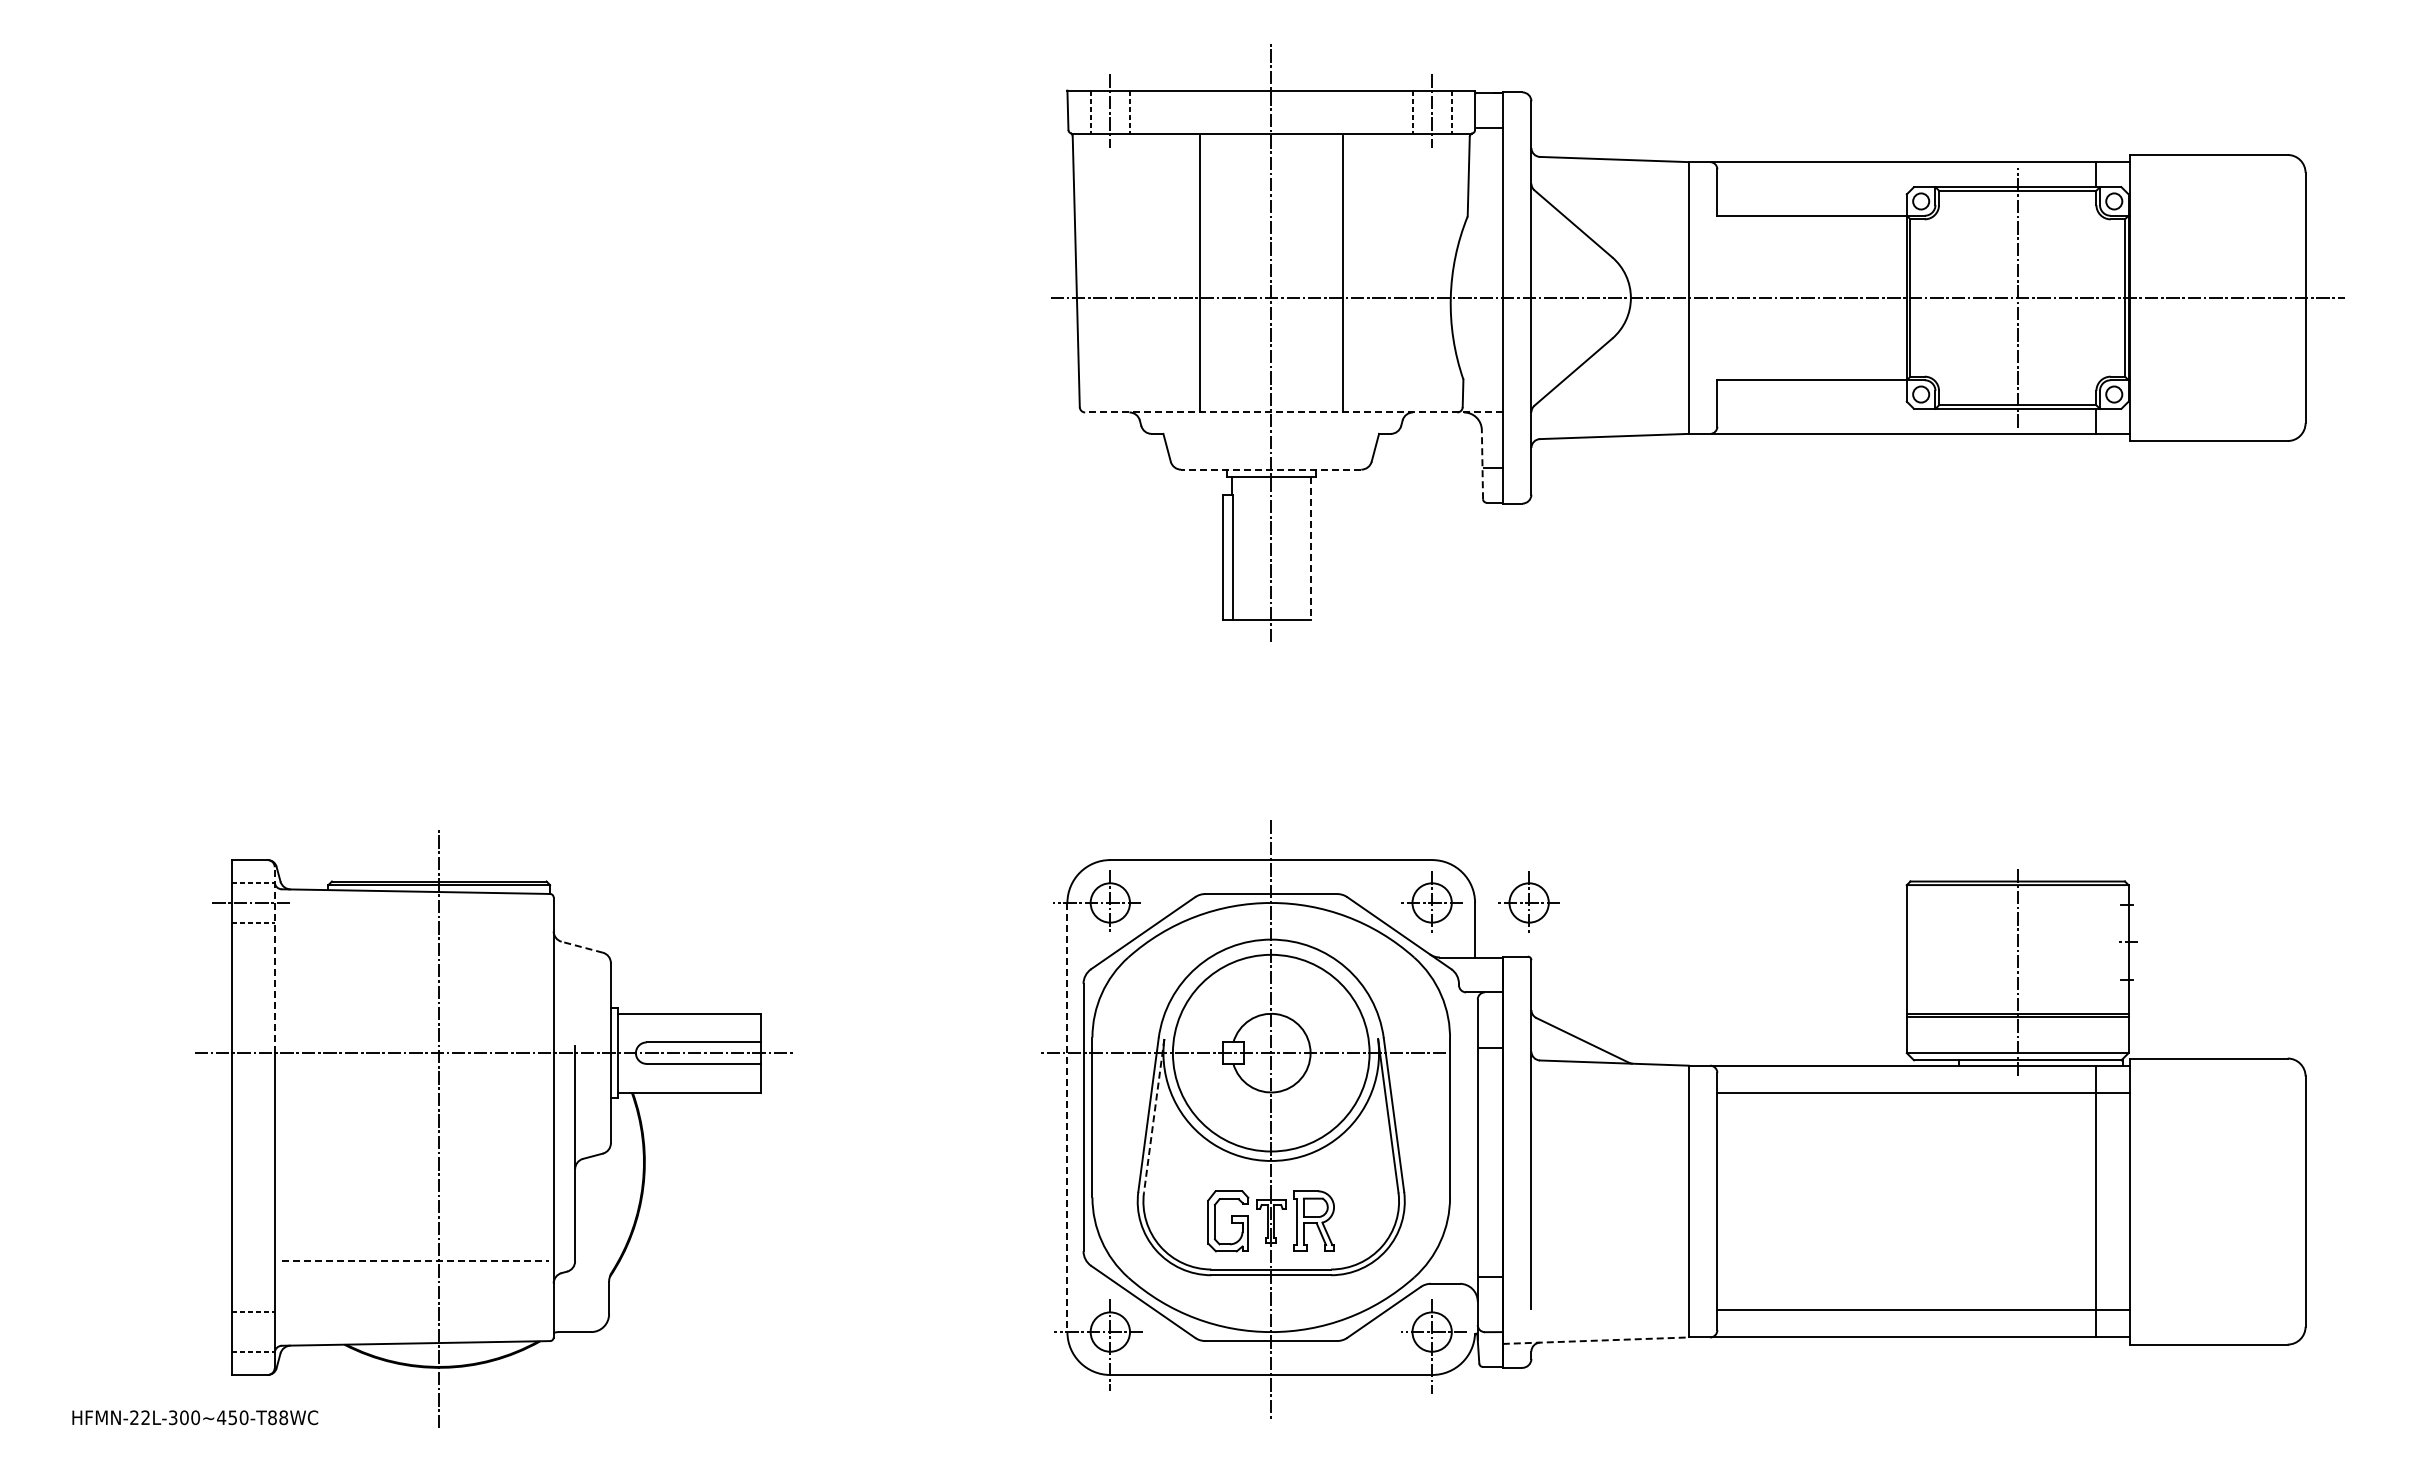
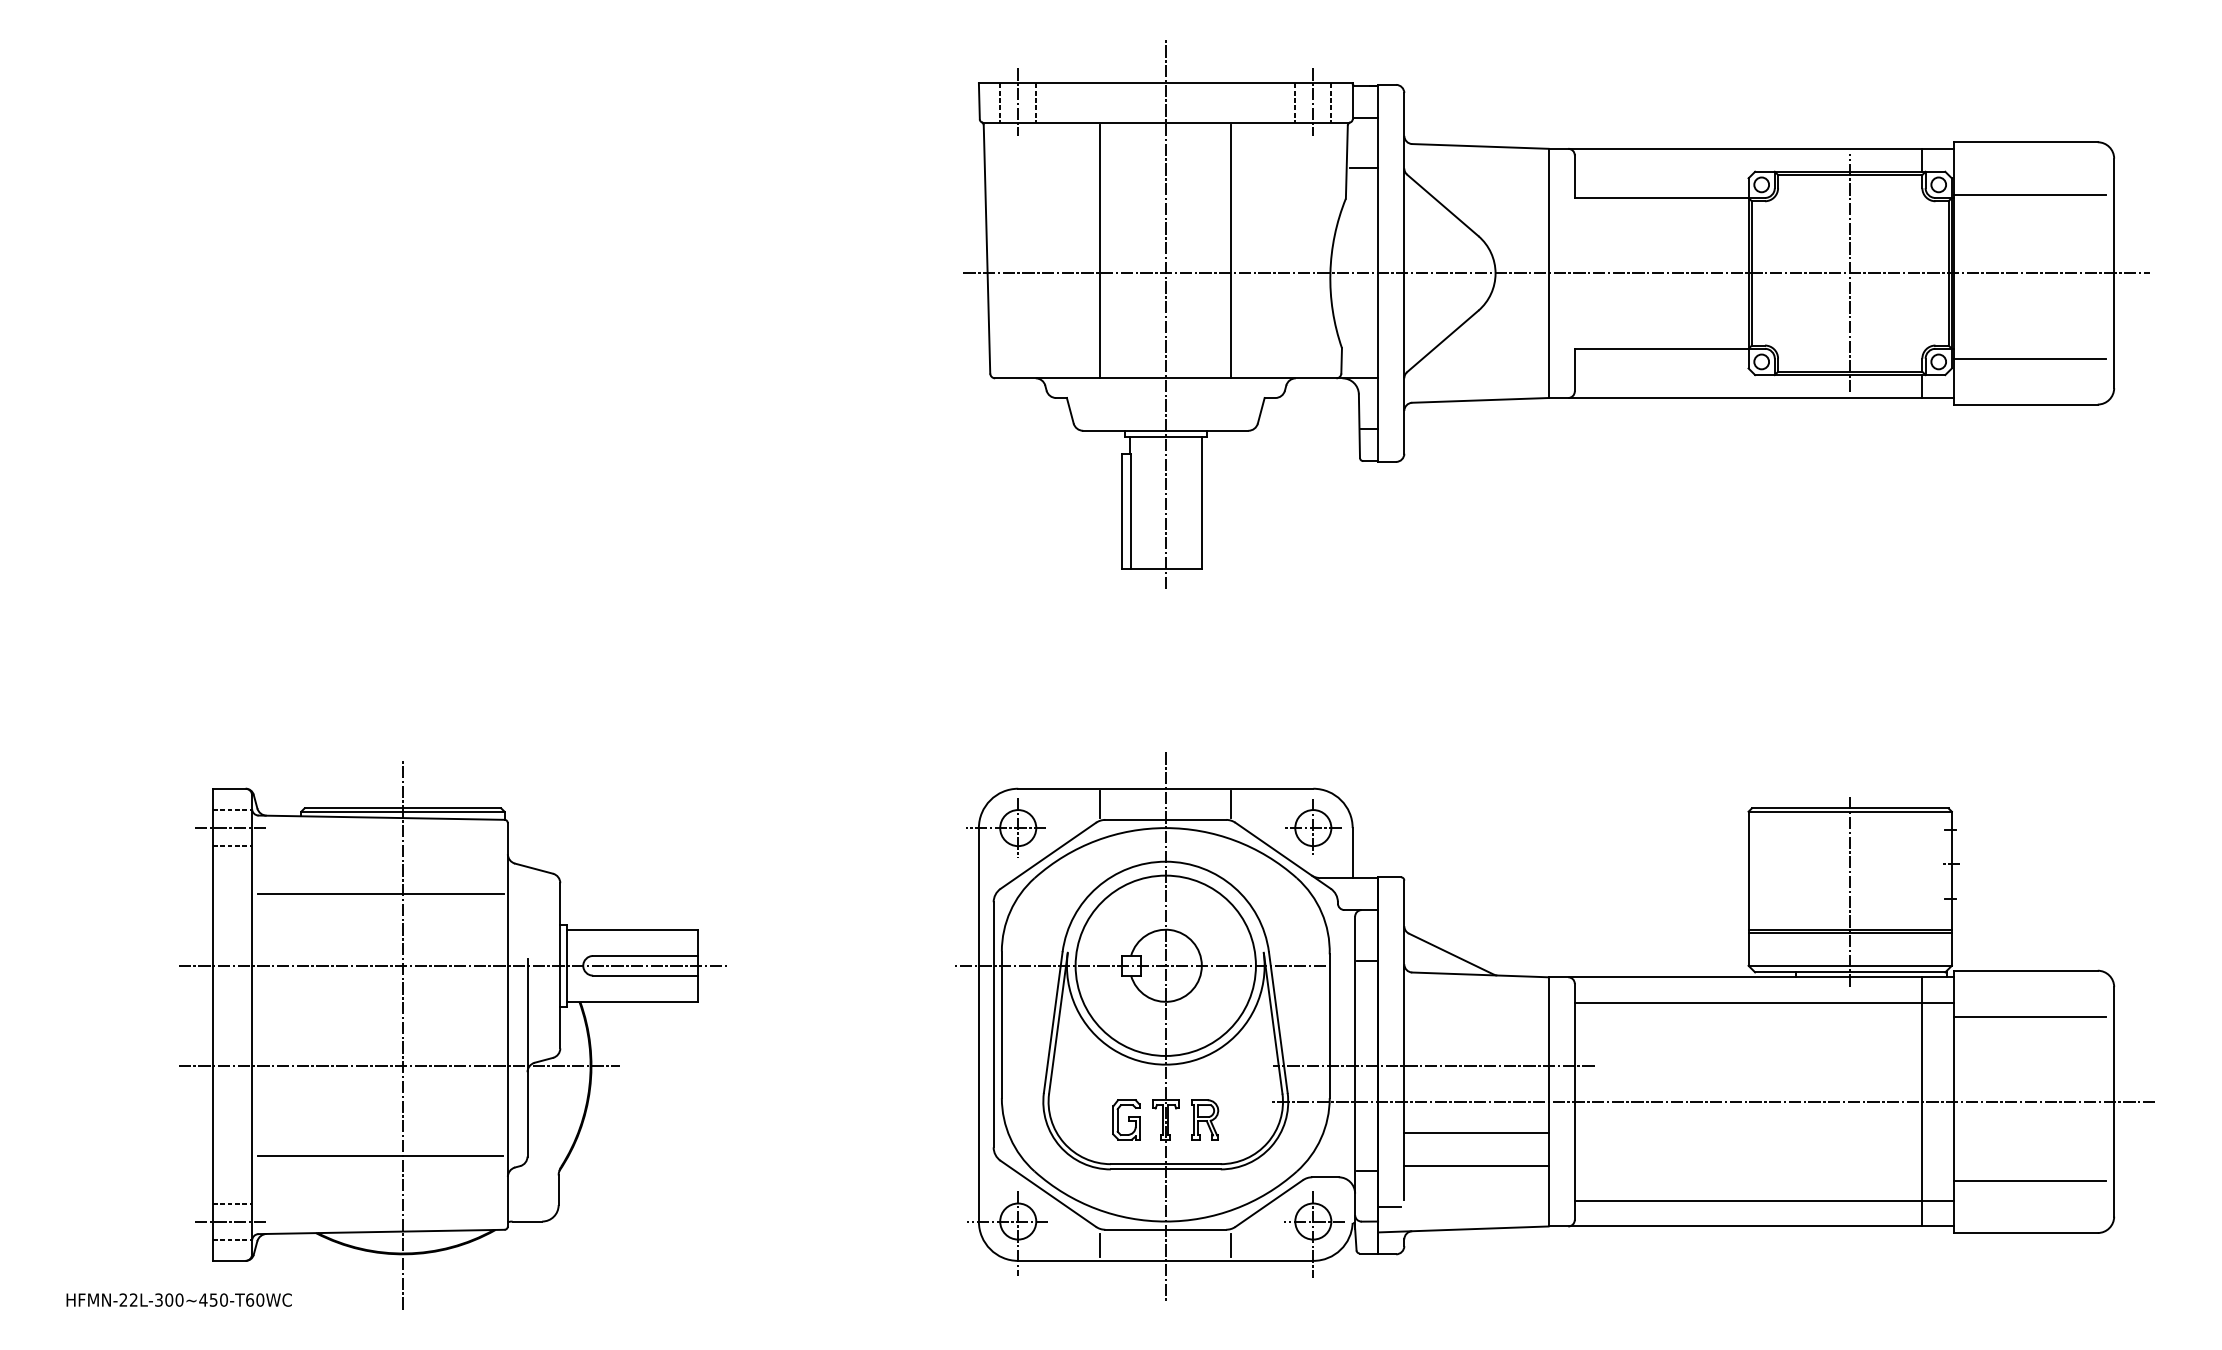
line: (1486, 183) -> (1363, 168), added
line: (2213, 212) -> (2029, 195), added
line: (2213, 390) -> (2029, 358), added
line: (1293, 412) -> (1186, 378), dashed -> solid
line: (1482, 464) -> (1359, 426), dashed -> solid
line: (1270, 469) -> (1165, 430), dashed -> solid
line: (1310, 548) -> (1201, 503), dashed -> solid
line: (1199, 877) -> (1099, 804), added
line: (1342, 877) -> (1231, 804), added
part: (1528, 901) -> (1401, 826), removed
line: (581, 947) -> (533, 868), dashed -> solid
line: (274, 960) -> (251, 880), dashed -> solid
line: (415, 974) -> (381, 893), added
line: (2213, 1108) -> (2029, 1016), added
line: (1154, 1116) -> (1058, 1023), dashed -> solid
line: (1067, 1117) -> (978, 1024), dashed -> solid
line: (435, 1162) -> (399, 1066), added
line: (1563, 1162) -> (1433, 1066), added
line: (1867, 1201) -> (1712, 1101), added
part: (1228, 1220) -> (1126, 1119), size x0.71
part: (1314, 1220) -> (1205, 1119), size x0.71
line: (1609, 1235) -> (1475, 1132), added
line: (415, 1260) -> (381, 1155), dashed -> solid
line: (1609, 1271) -> (1475, 1165), added
line: (2213, 1287) -> (2029, 1180), added
line: (1514, 1316) -> (1388, 1207), added
line: (252, 1332) -> (231, 1221), added
line: (1596, 1340) -> (1464, 1229), dashed -> solid
line: (1199, 1357) -> (1099, 1244), added
line: (1342, 1357) -> (1231, 1244), added
text: (278, 1417) -> (255, 1299), HFMN-22L-300~450-T88WC -> HFMN-22L-300~450-T60WC

